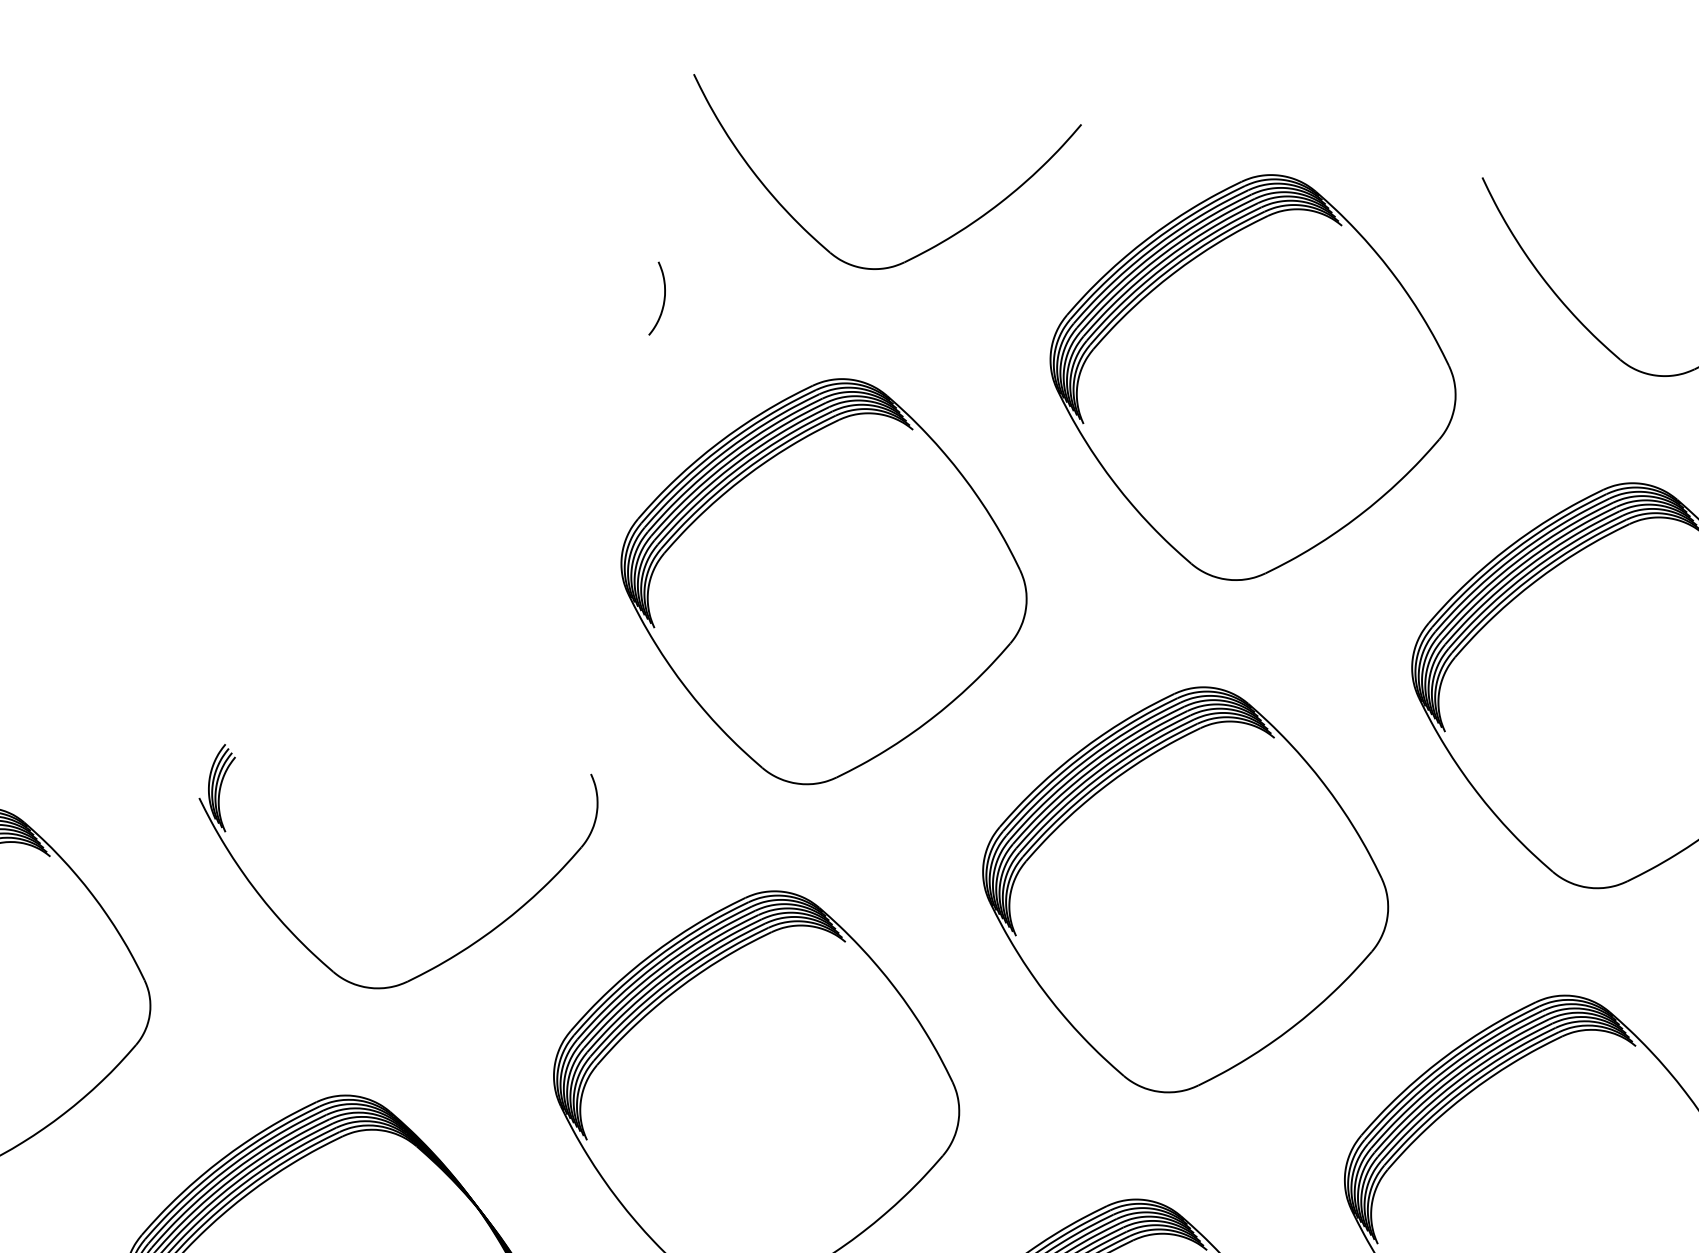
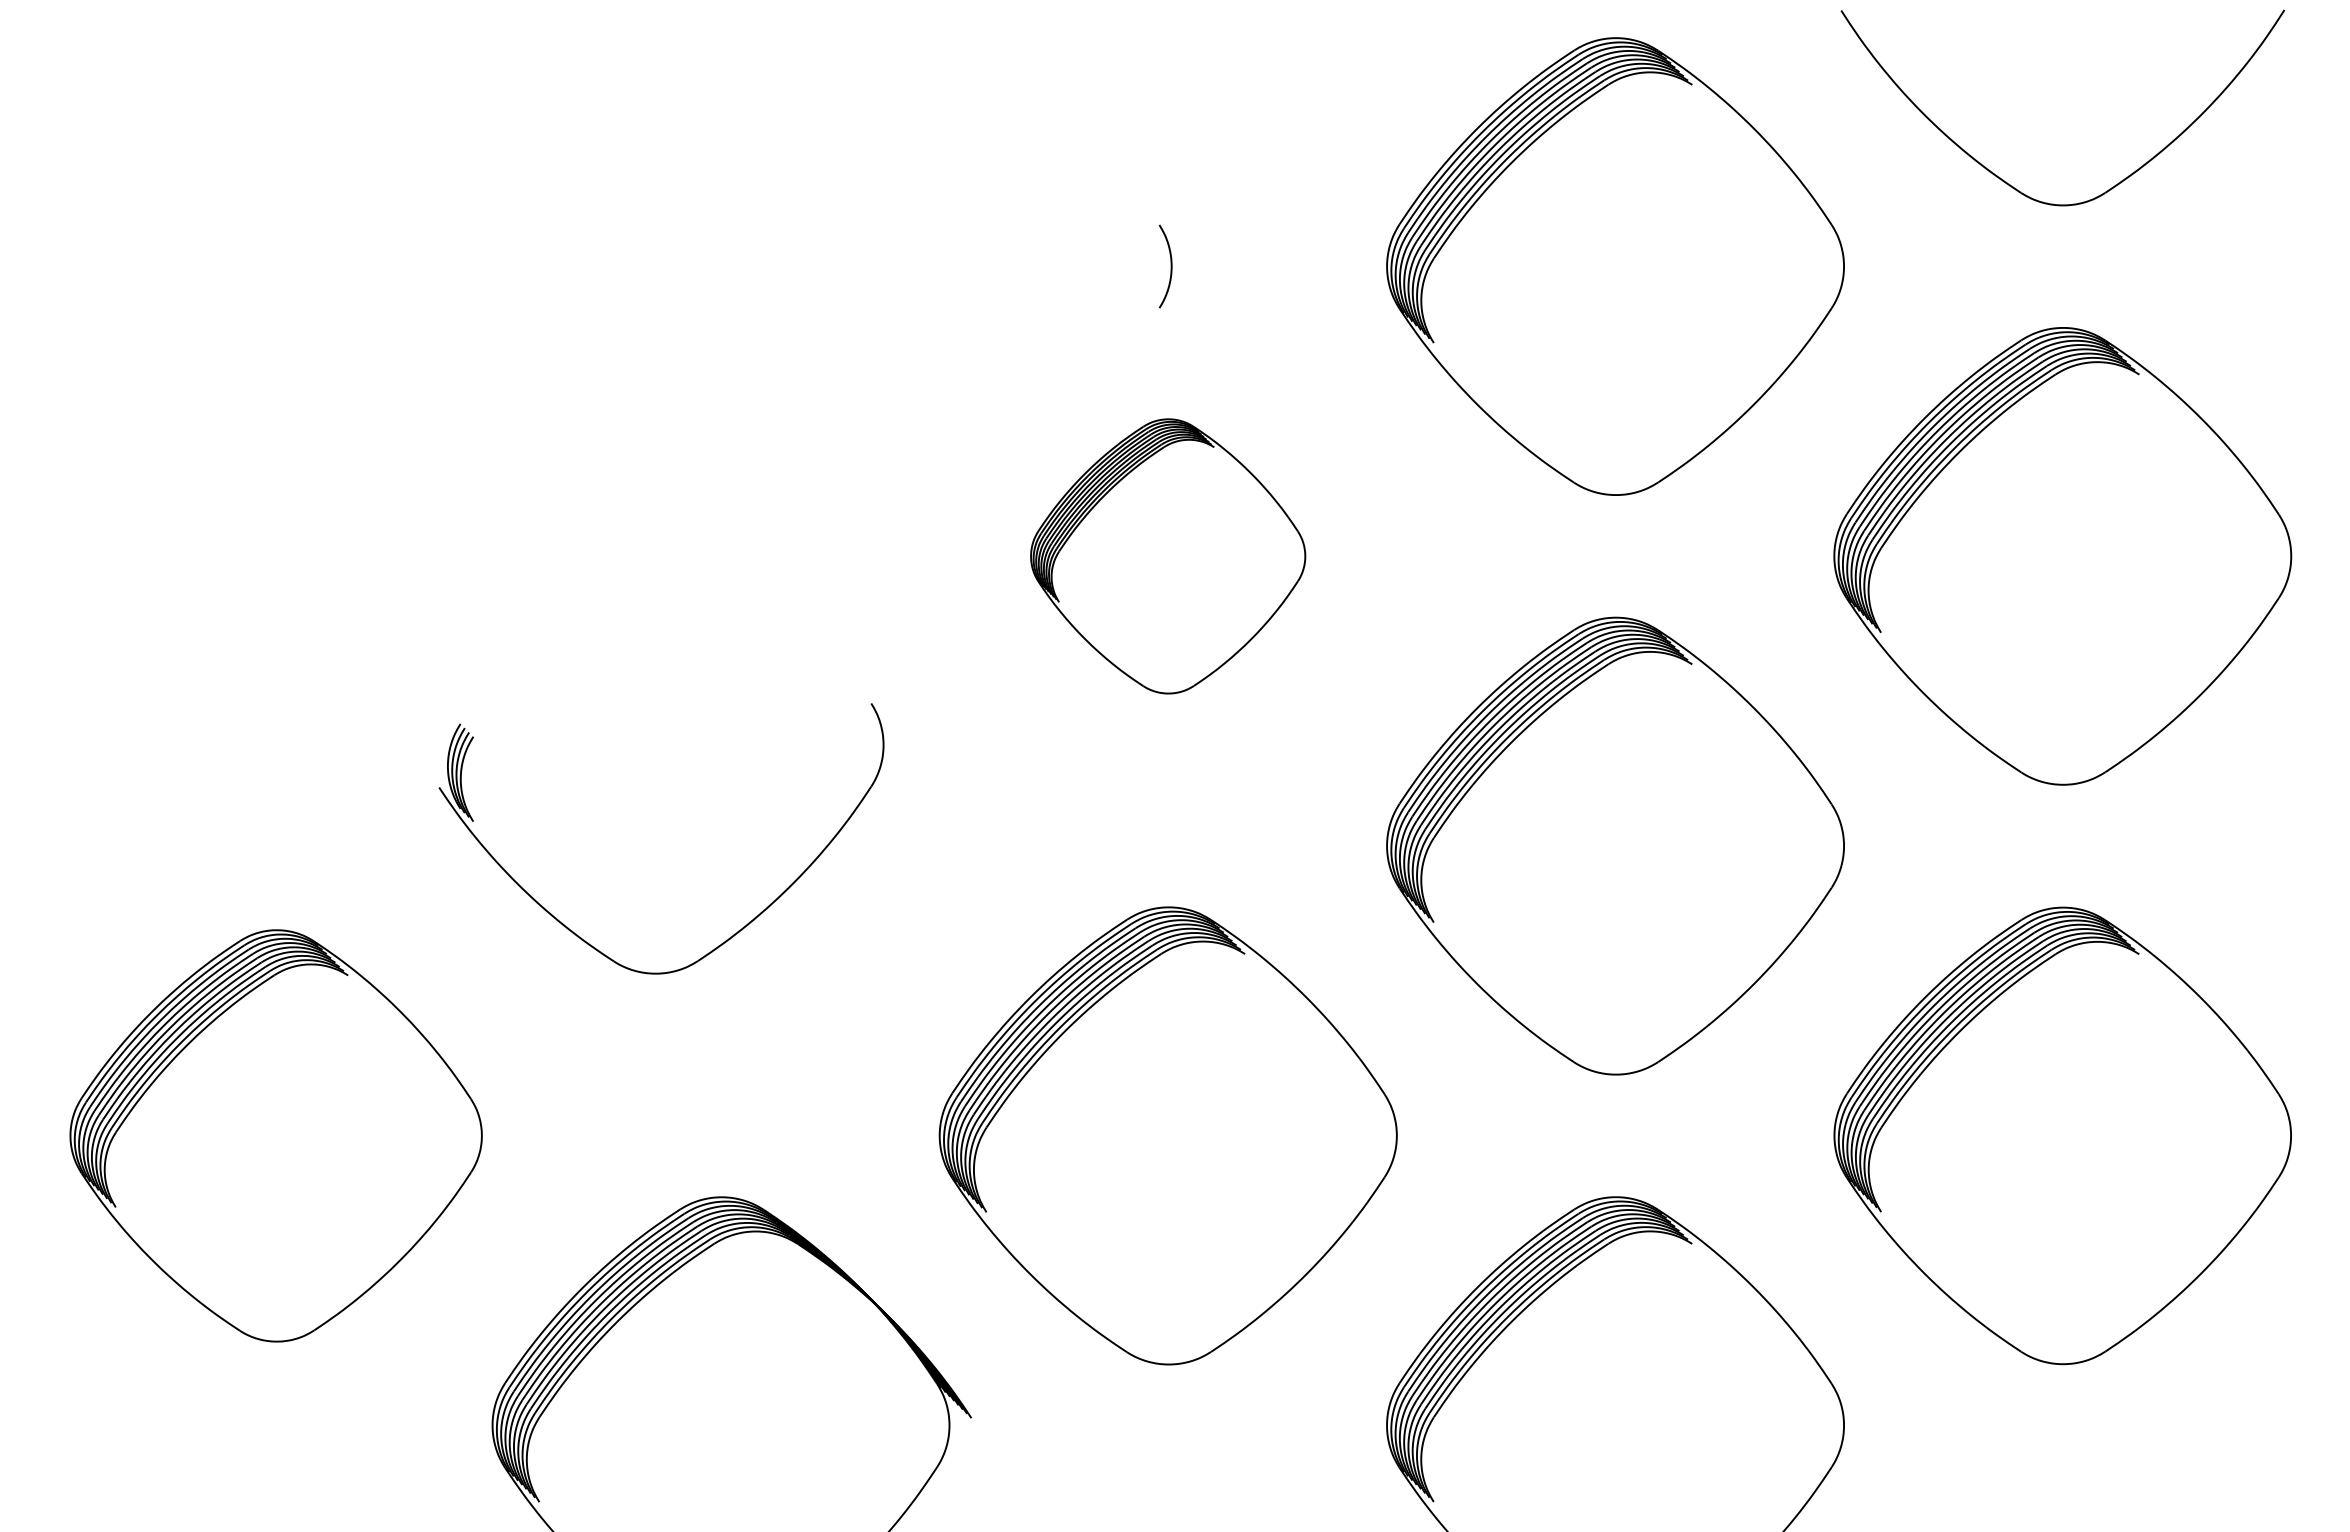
part: (823, 245) -> (1118, 182), removed
curve: (663, 299) -> (1170, 266), moved
part: (823, 581) -> (1167, 556), size x0.6
part: (443, 961) -> (734, 933), moved

